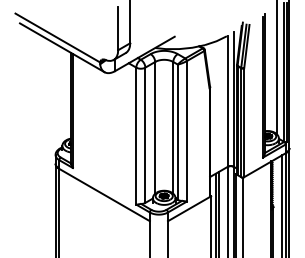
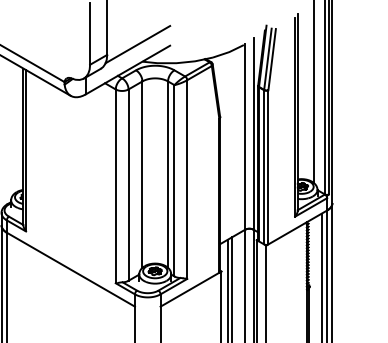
line: (151, 35) -> (137, 43), added

